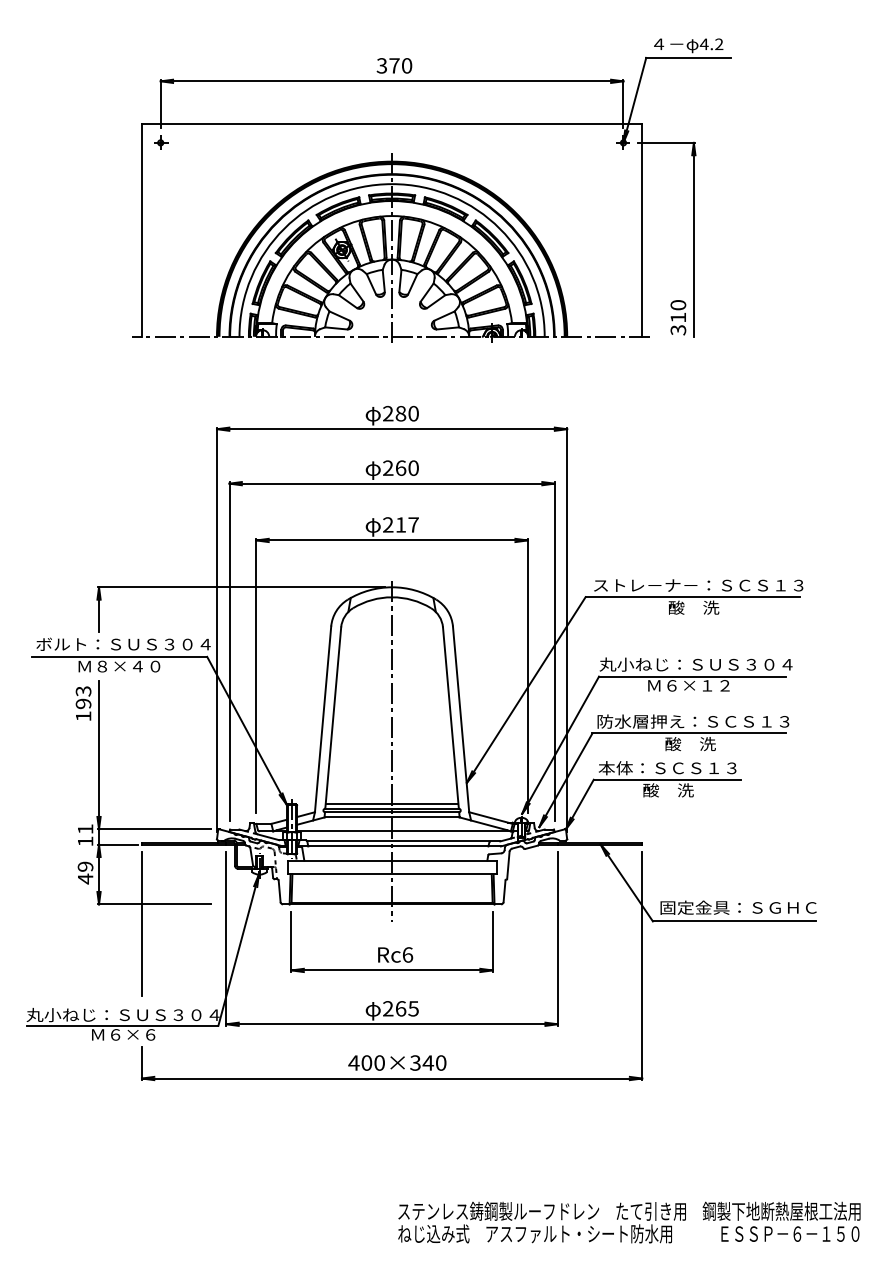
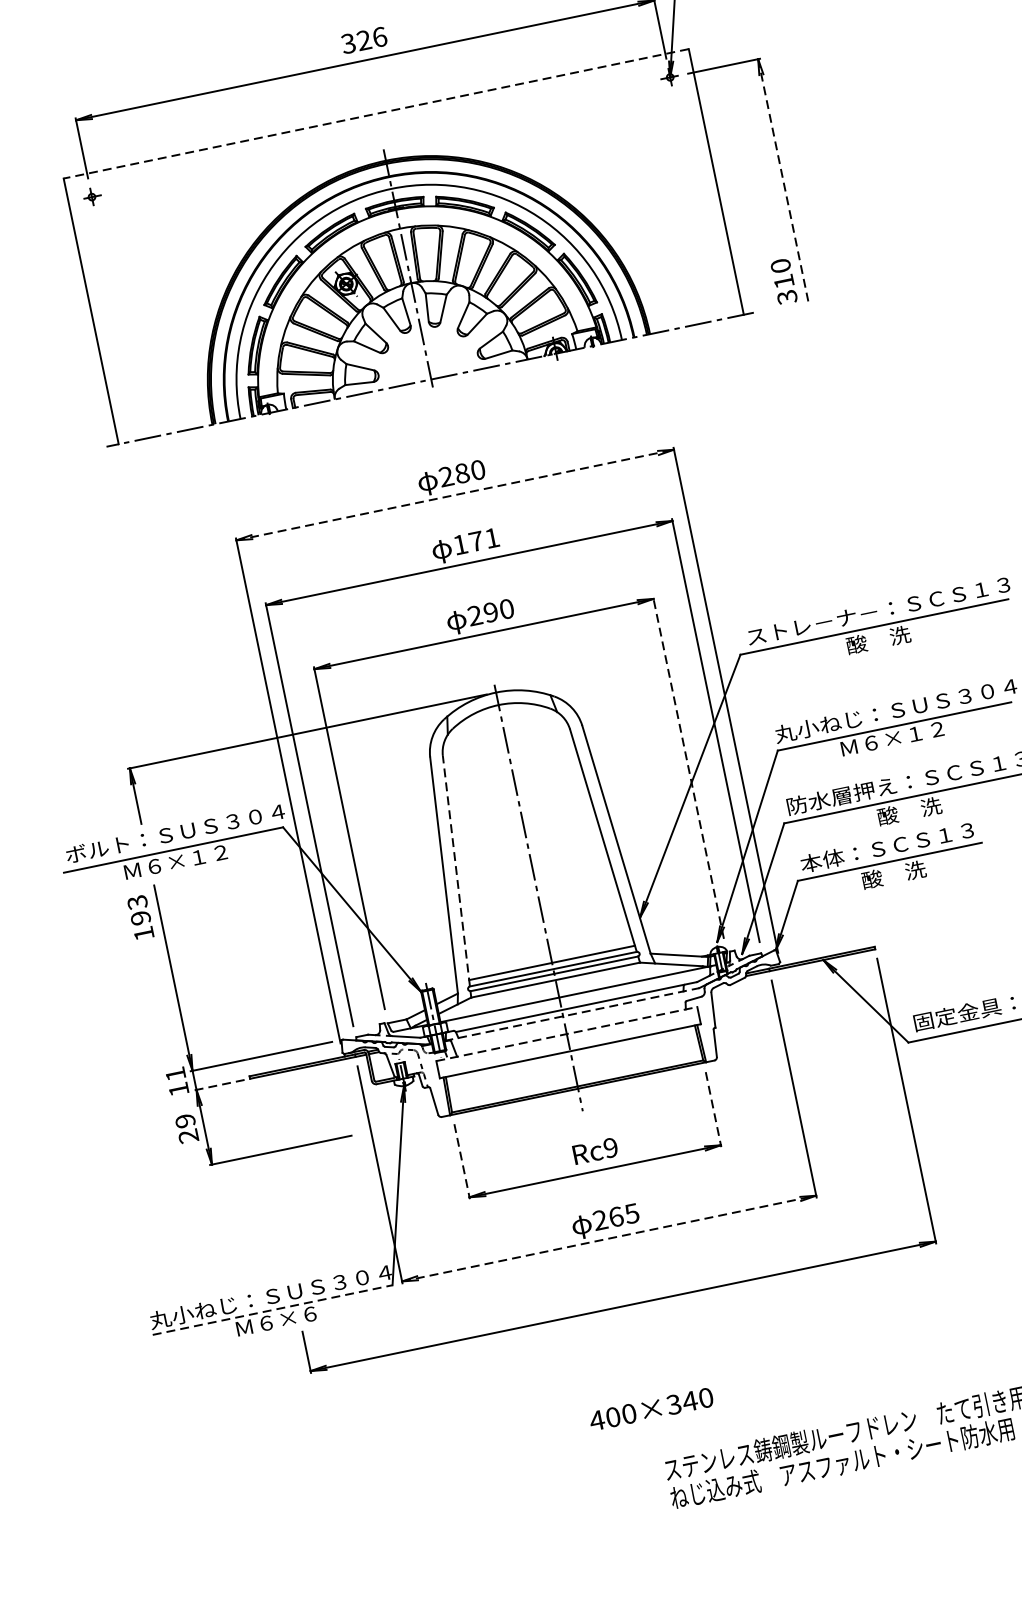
text: (400, 65) -> (371, 38), 370 -> 326
line: (391, 124) -> (375, 114), solid -> dashed
line: (693, 239) -> (782, 180), solid -> dashed
line: (392, 429) -> (455, 495), solid -> dashed
text: (400, 467) -> (475, 540), 260 -> 171
text: (406, 524) -> (497, 610), 217 -> 290
text: (128, 666) -> (187, 859), Ｍ８×４０ -> Ｍ６×１２
line: (527, 675) -> (688, 767), solid -> dashed
line: (333, 718) -> (456, 871), solid -> dashed
line: (117, 844) -> (219, 1084), solid -> dashed
line: (399, 846) -> (572, 1014), solid -> dashed
line: (392, 860) -> (567, 1033), solid -> dashed
text: (85, 878) -> (188, 1135), 49 -> 29
line: (141, 924) -> (270, 1178), removed
line: (291, 942) -> (462, 1162), solid -> dashed
line: (492, 942) -> (713, 1110), solid -> dashed
text: (407, 954) -> (610, 1147), Rc6 -> Rc9
line: (392, 1024) -> (609, 1238), solid -> dashed
line: (122, 1025) -> (272, 1309), solid -> dashed
text: (397, 1062) -> (651, 1408), moved

